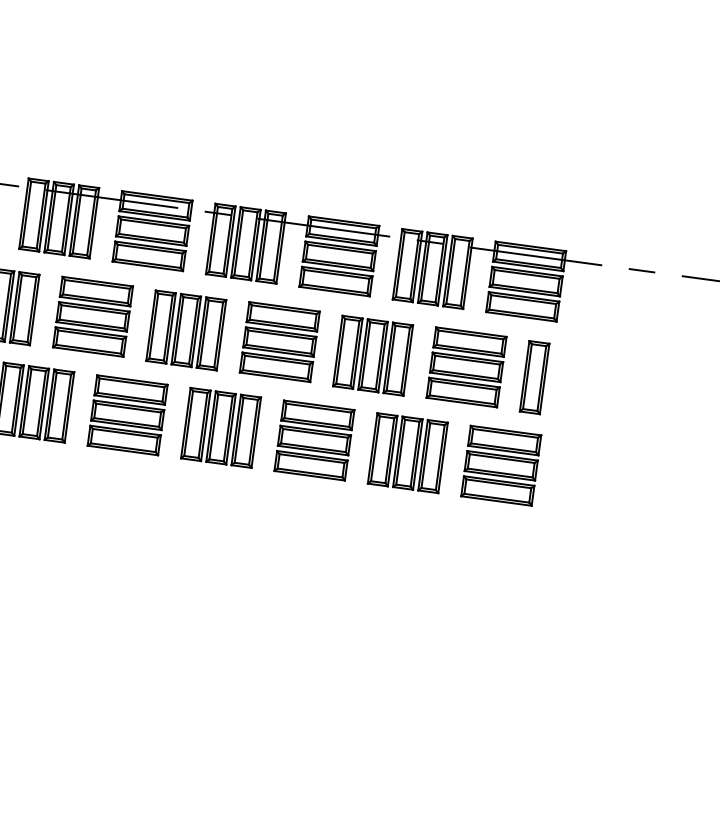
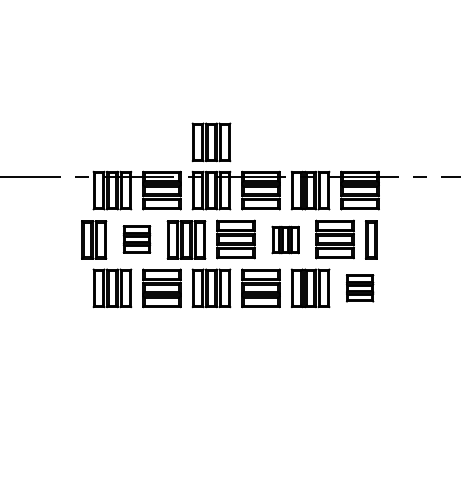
part: (258, 152) -> (211, 142), added
part: (92, 316) -> (136, 239), size x0.7
part: (372, 354) -> (285, 239), size x0.7
part: (499, 465) -> (359, 288), size x0.7

